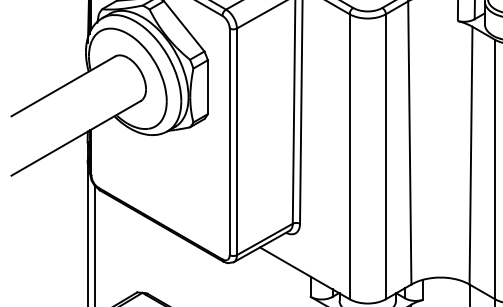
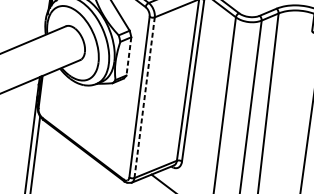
line: (207, 87) -> (128, 56), solid -> dashed
line: (236, 141) -> (144, 97), solid -> dashed

